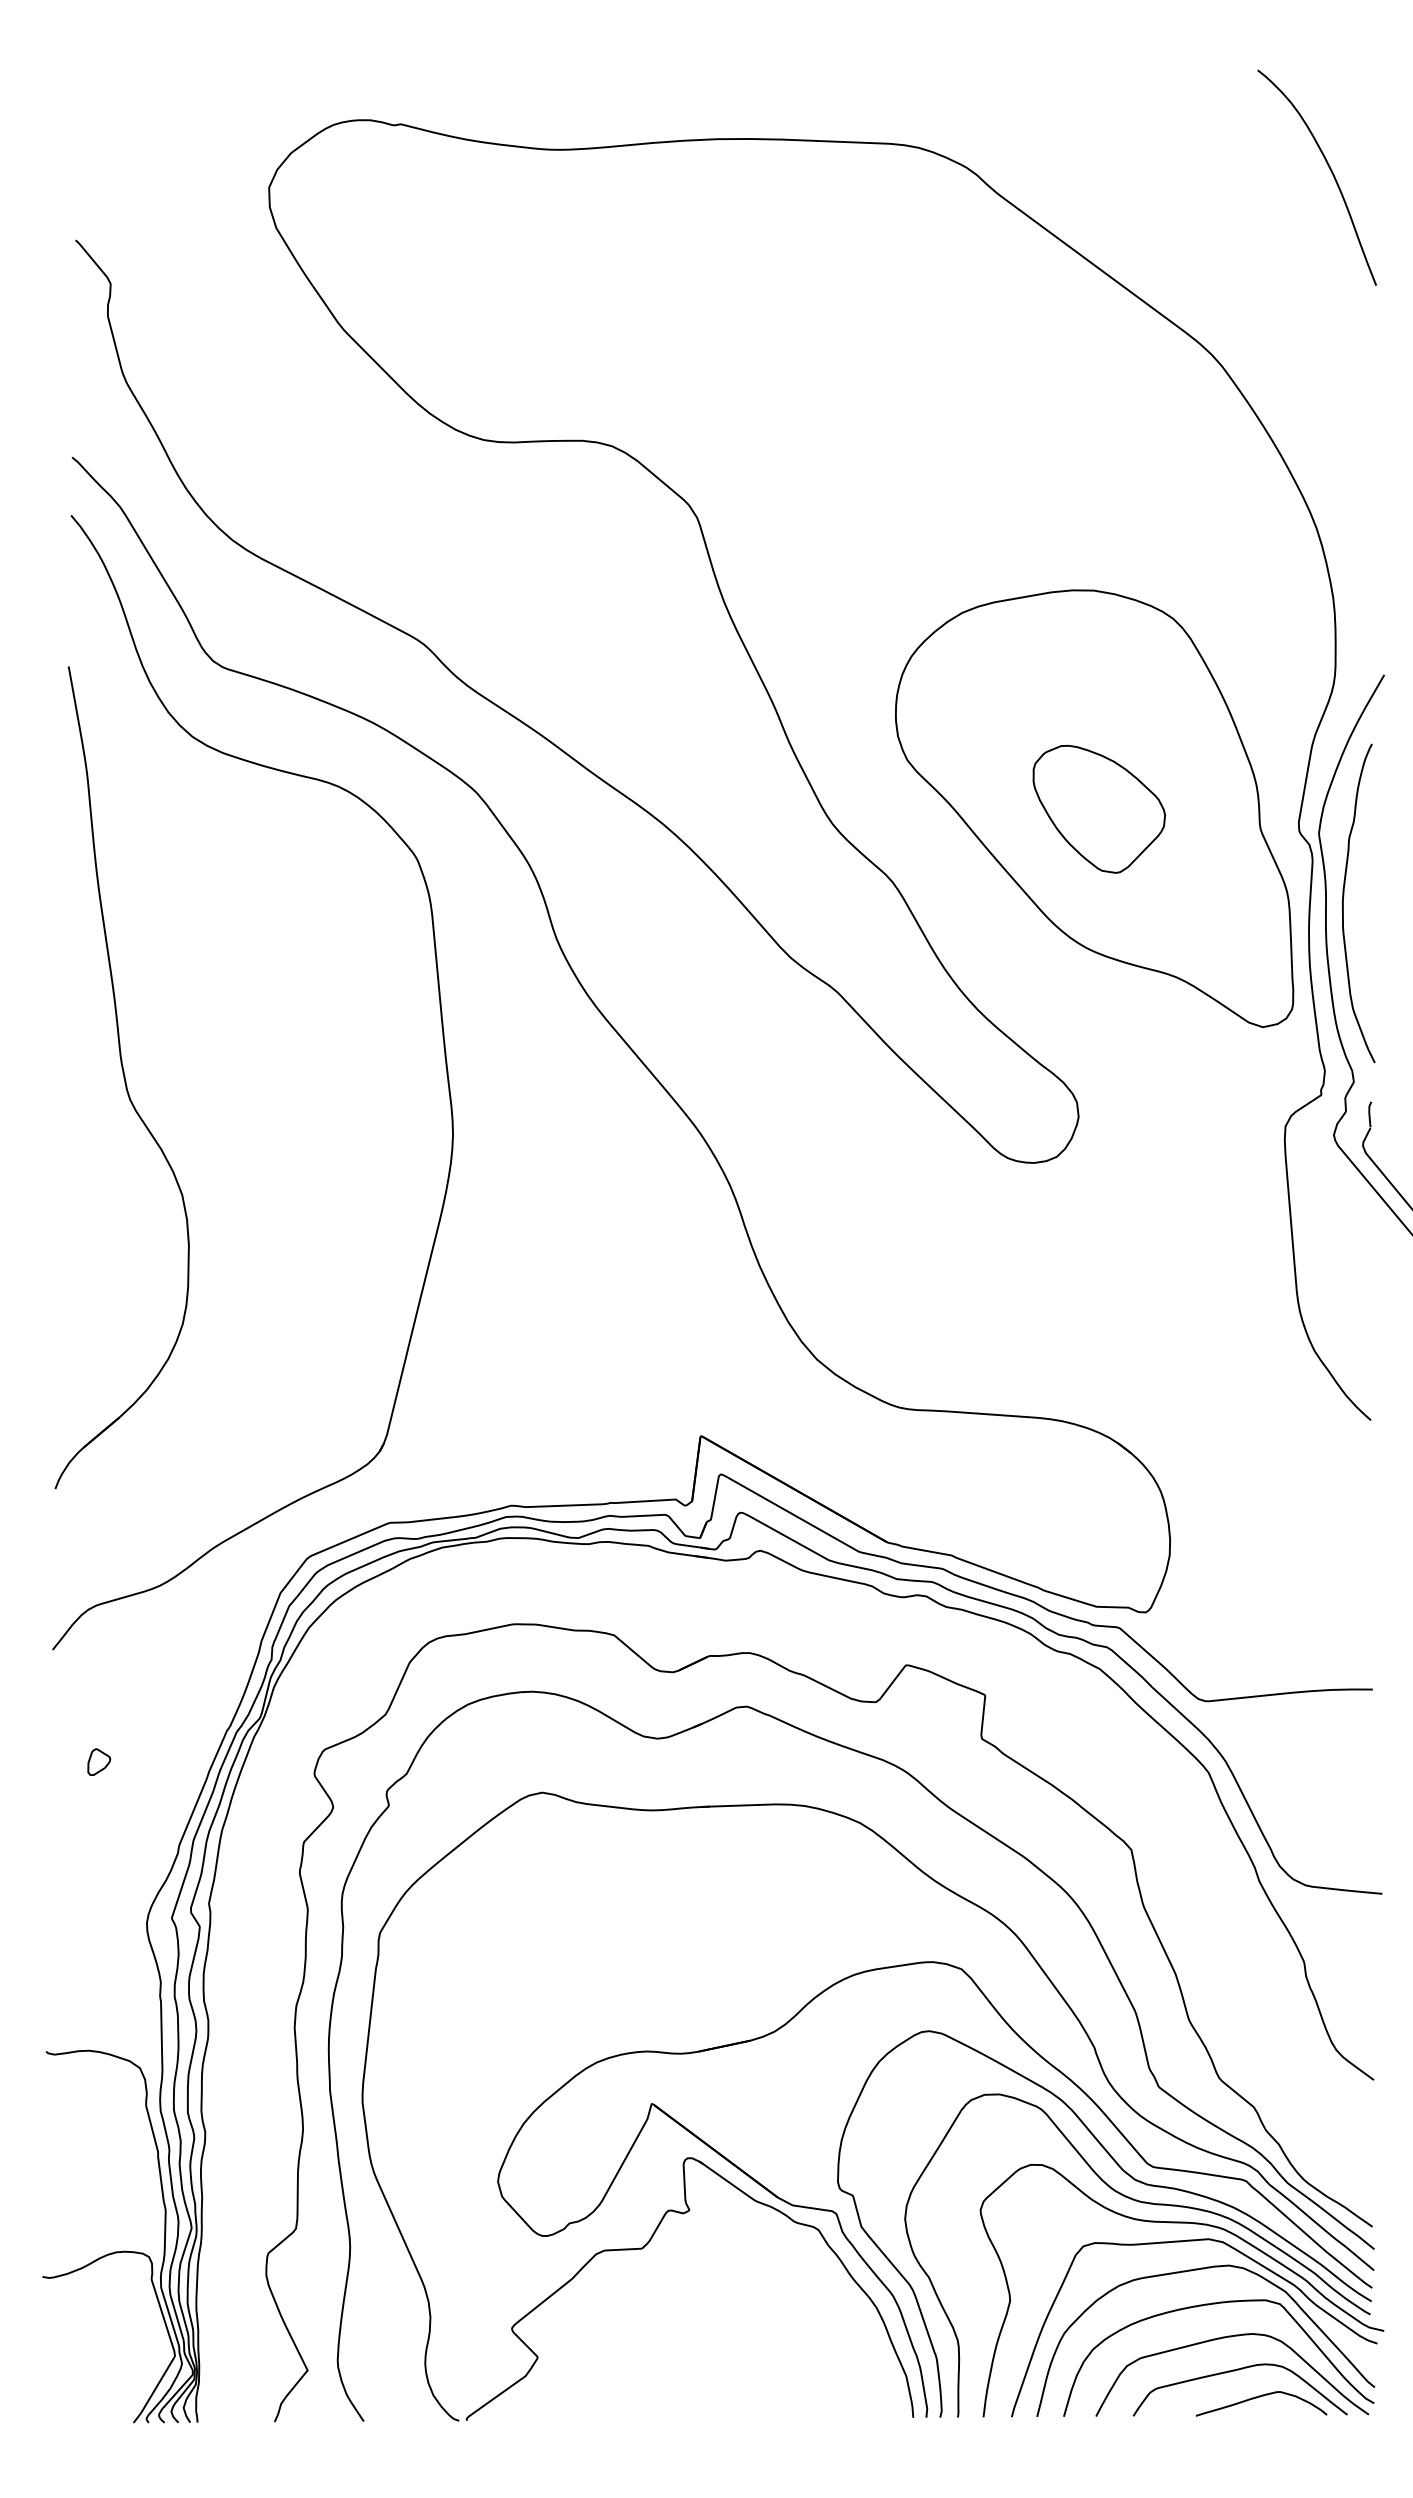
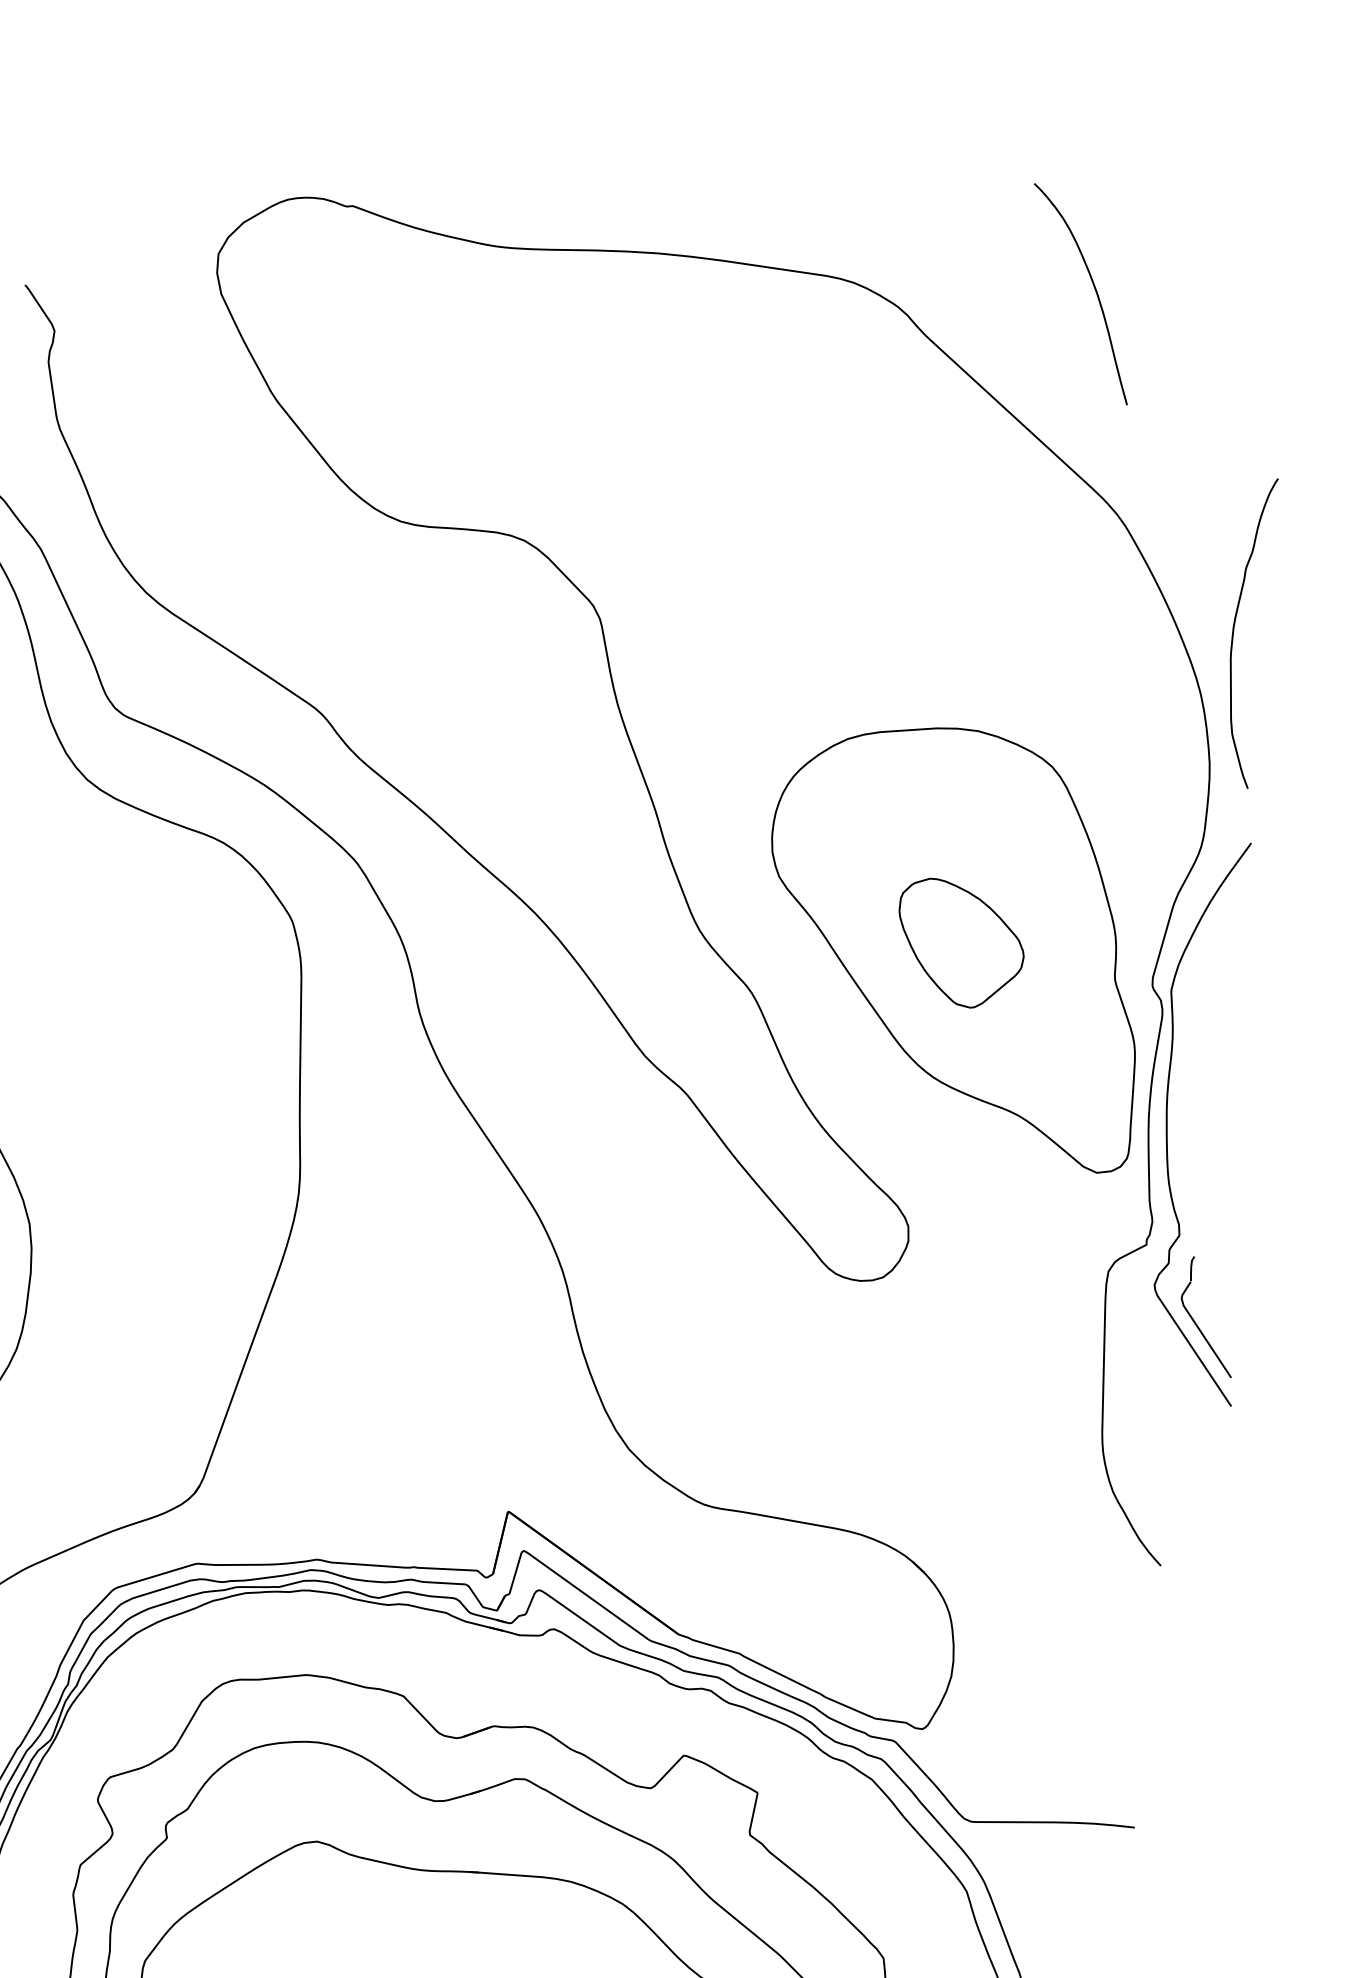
curve: (1330, 171) -> (1094, 289), moved
curve: (1343, 903) -> (1233, 630), moved

